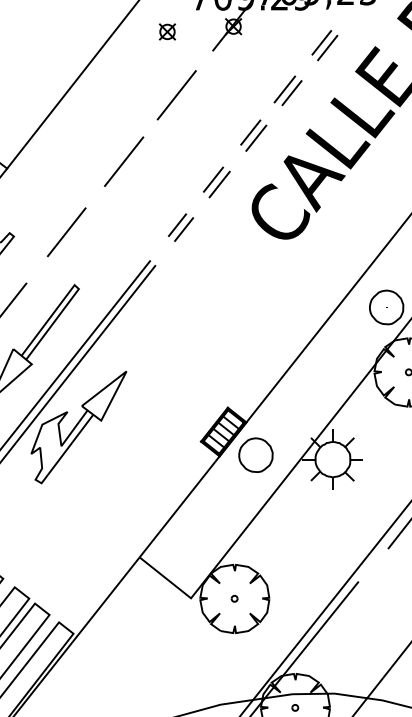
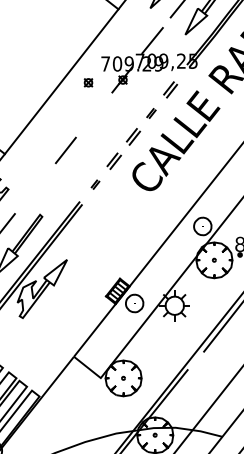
part: (288, 90) -> (151, 113), size x0.6
line: (177, 94) -> (93, 115), removed
part: (180, 226) -> (95, 184), size x0.6
line: (65, 230) -> (35, 186), removed

